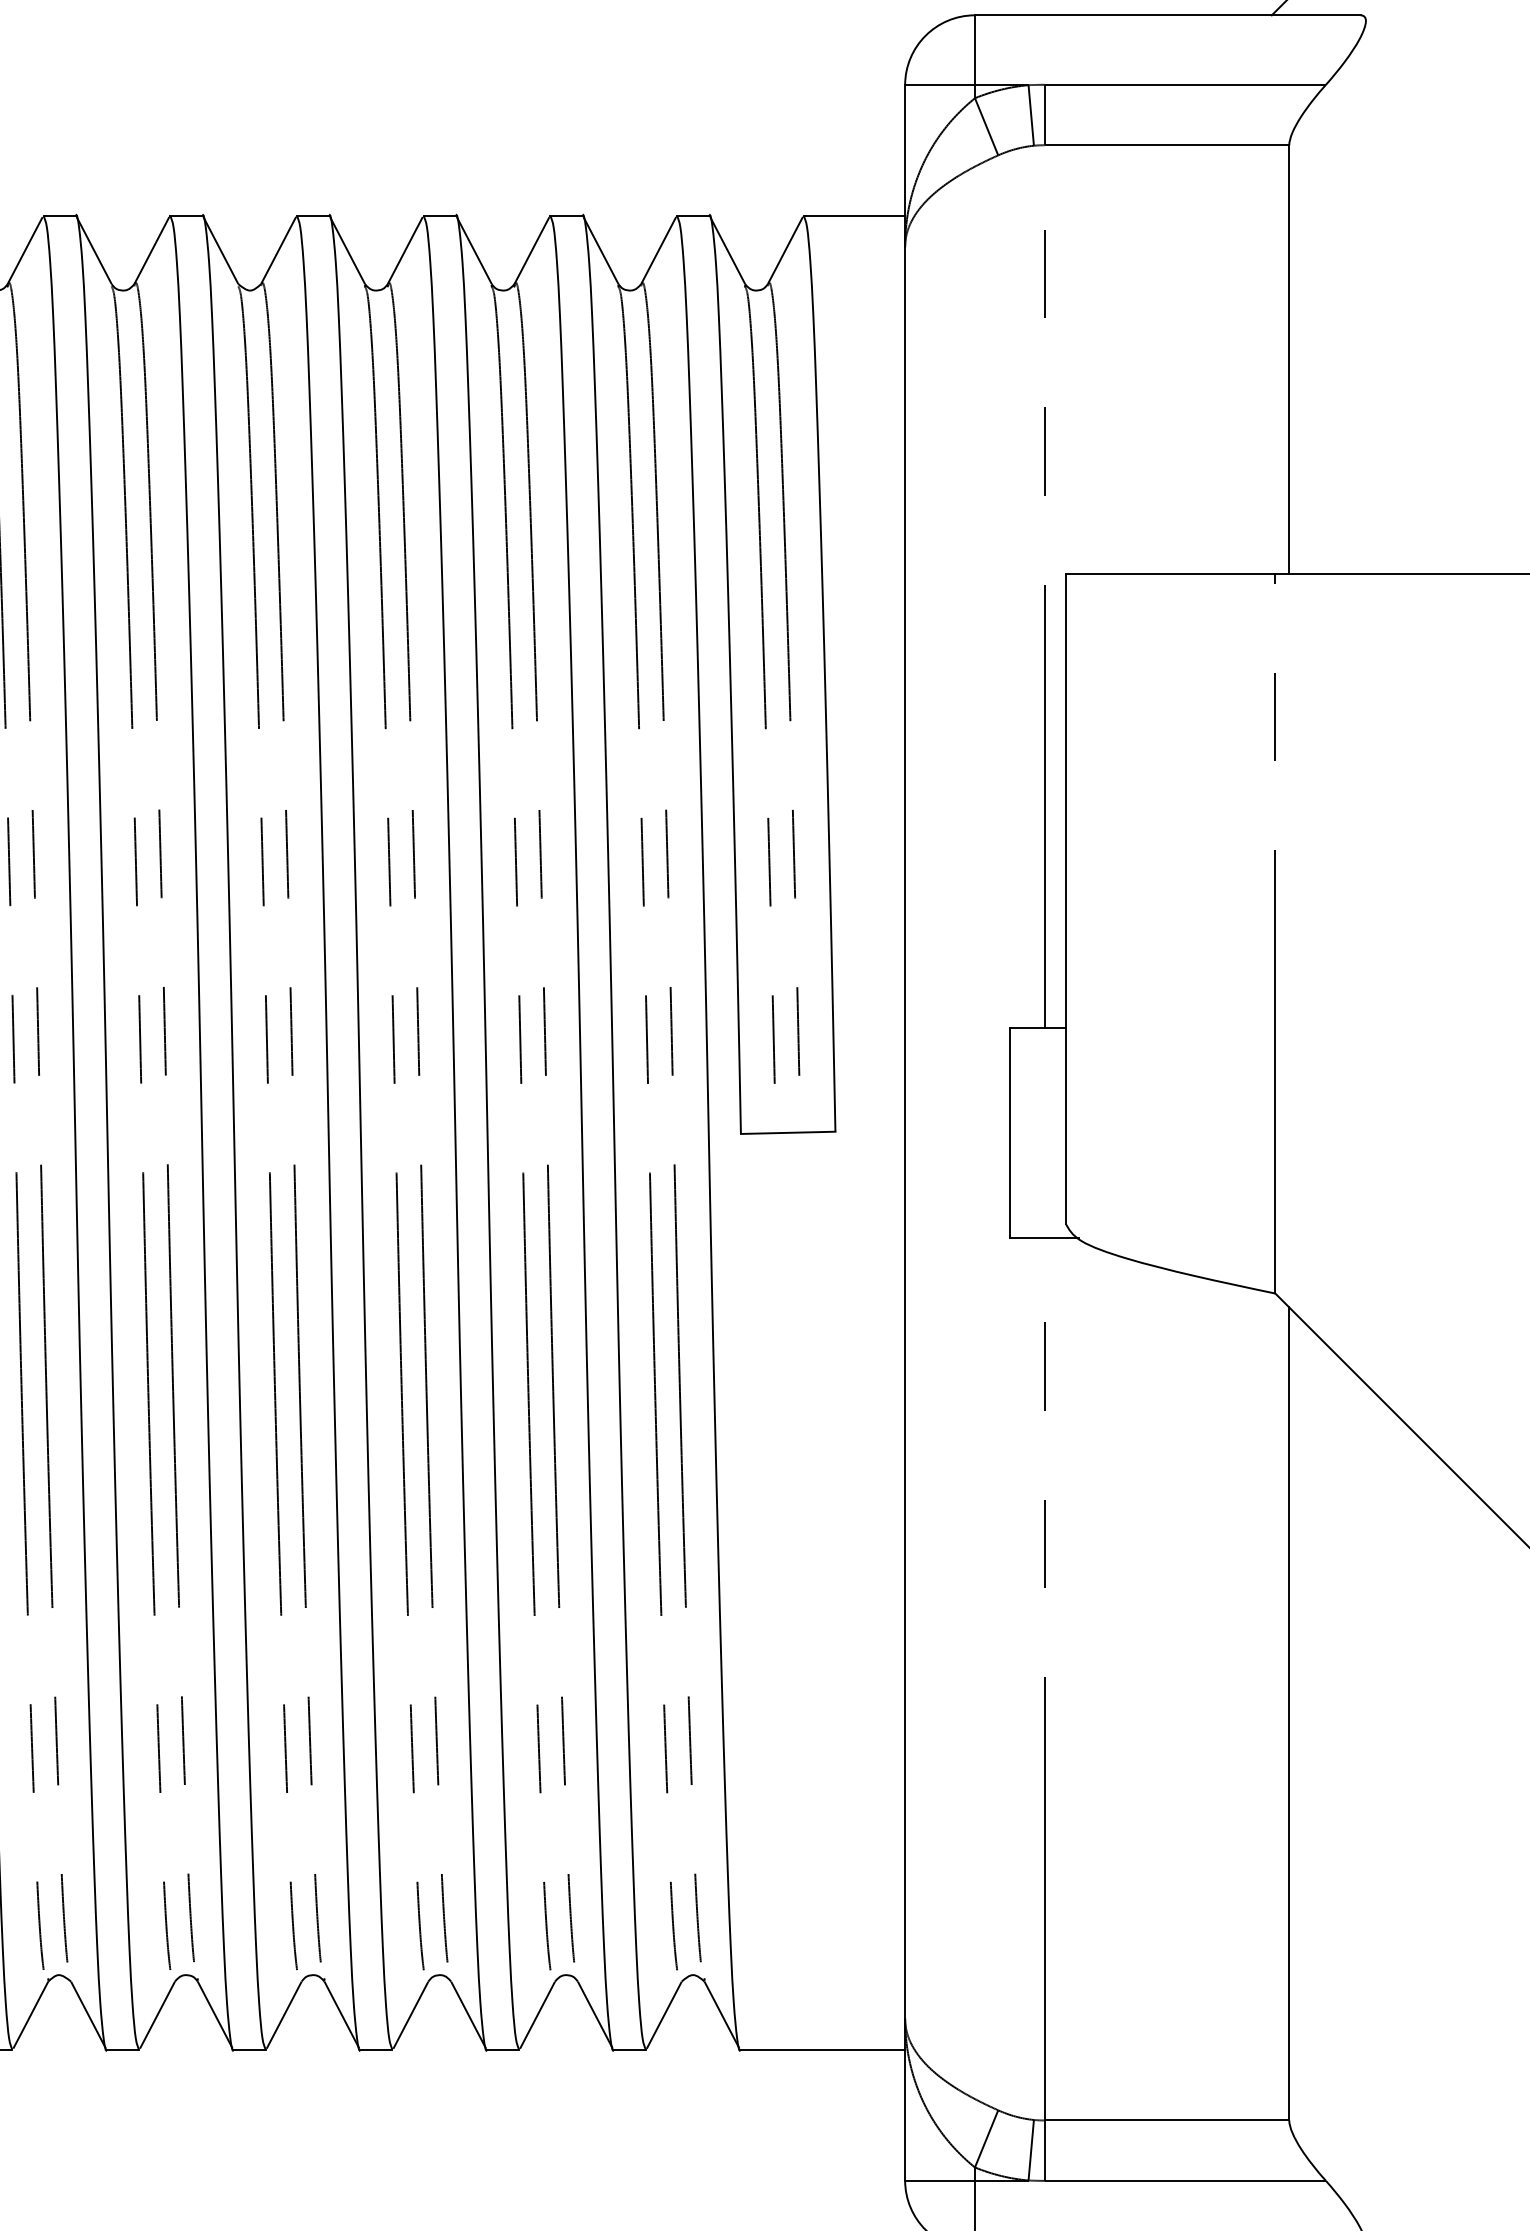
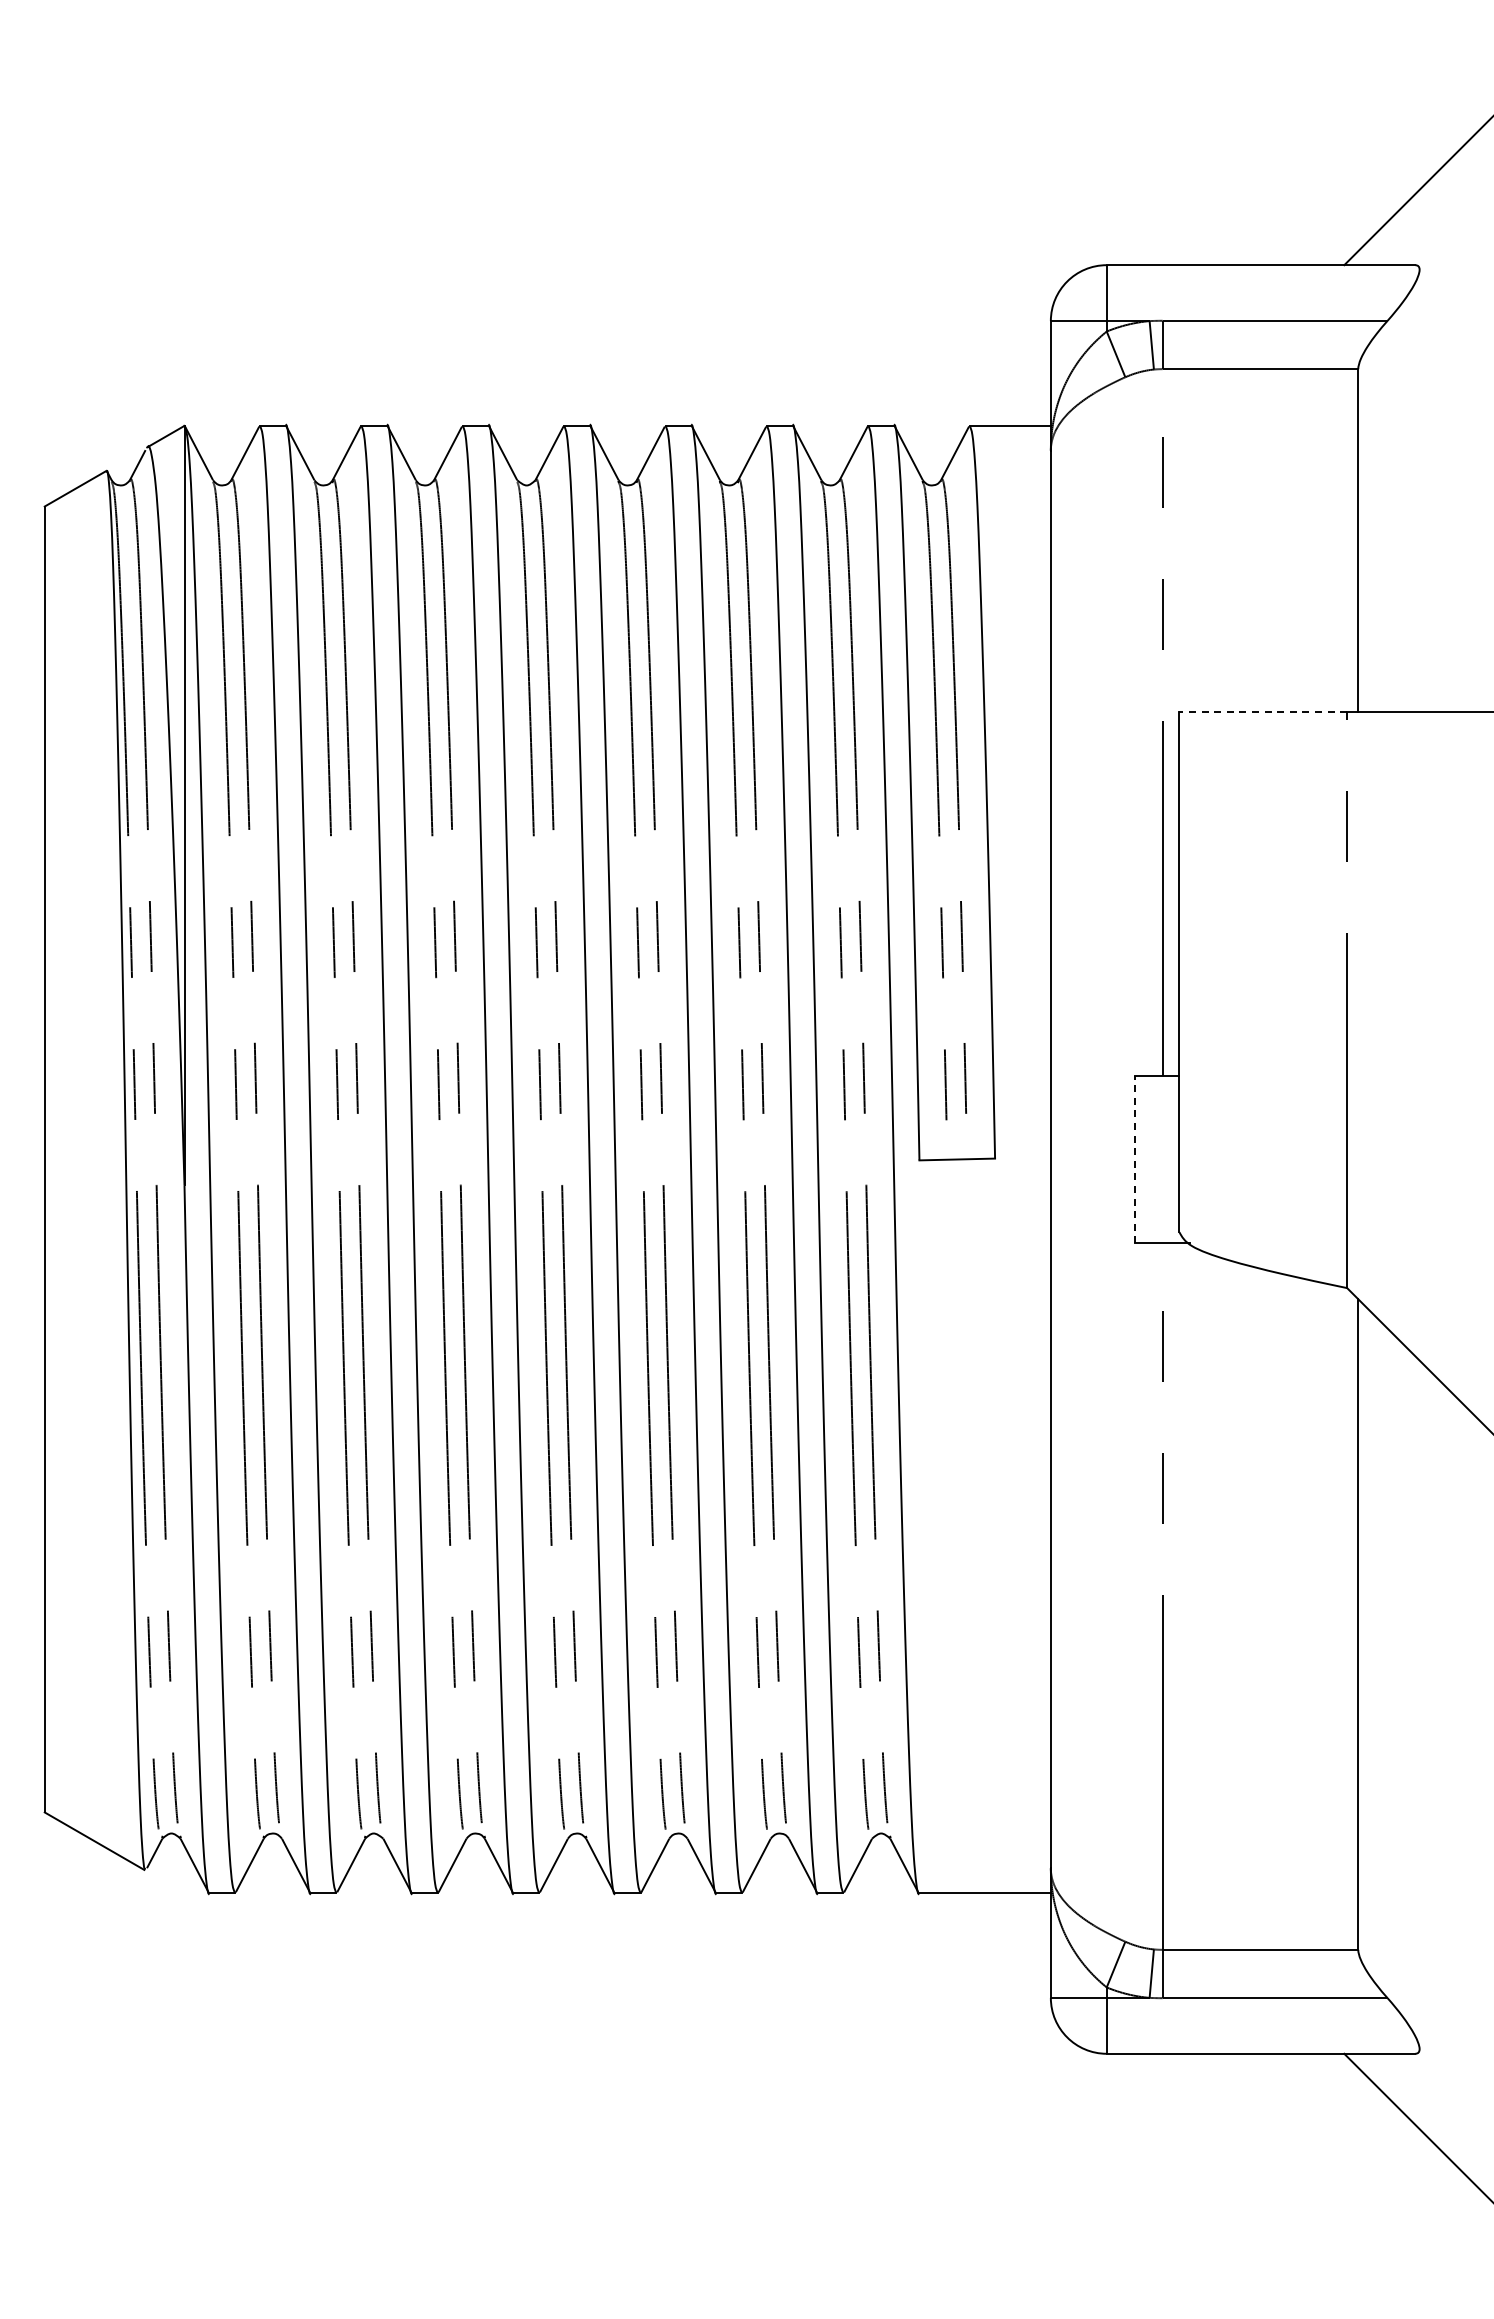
line: (1170, 574) -> (1263, 712), solid -> dashed
line: (1009, 1132) -> (1134, 1159), solid -> dashed

